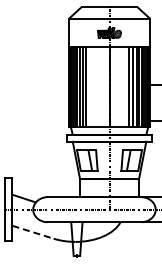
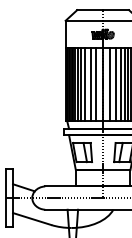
line: (90, 86) -> (85, 83), added
line: (95, 86) -> (90, 83), added
line: (102, 86) -> (96, 83), added
line: (116, 86) -> (109, 83), added
line: (123, 86) -> (116, 83), added
line: (33, 232) -> (32, 219), dashed -> solid

